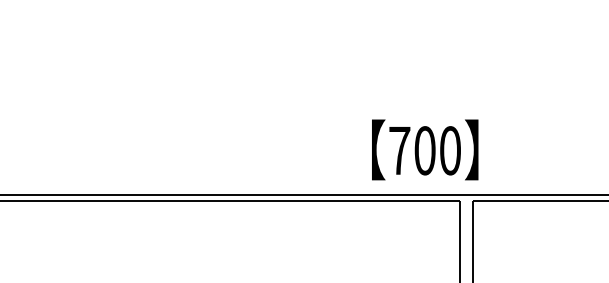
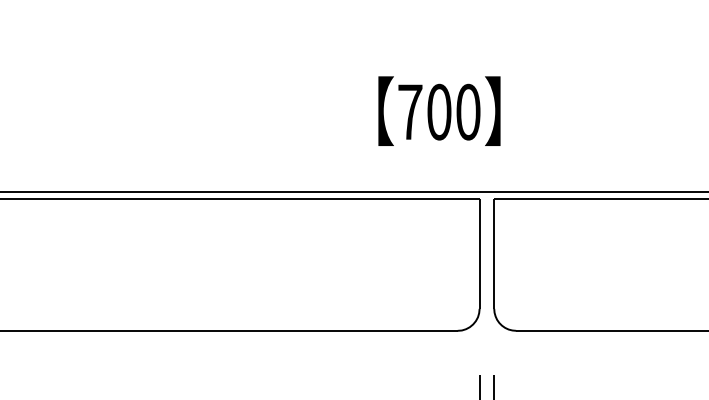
text: (425, 149) -> (439, 110), moved

